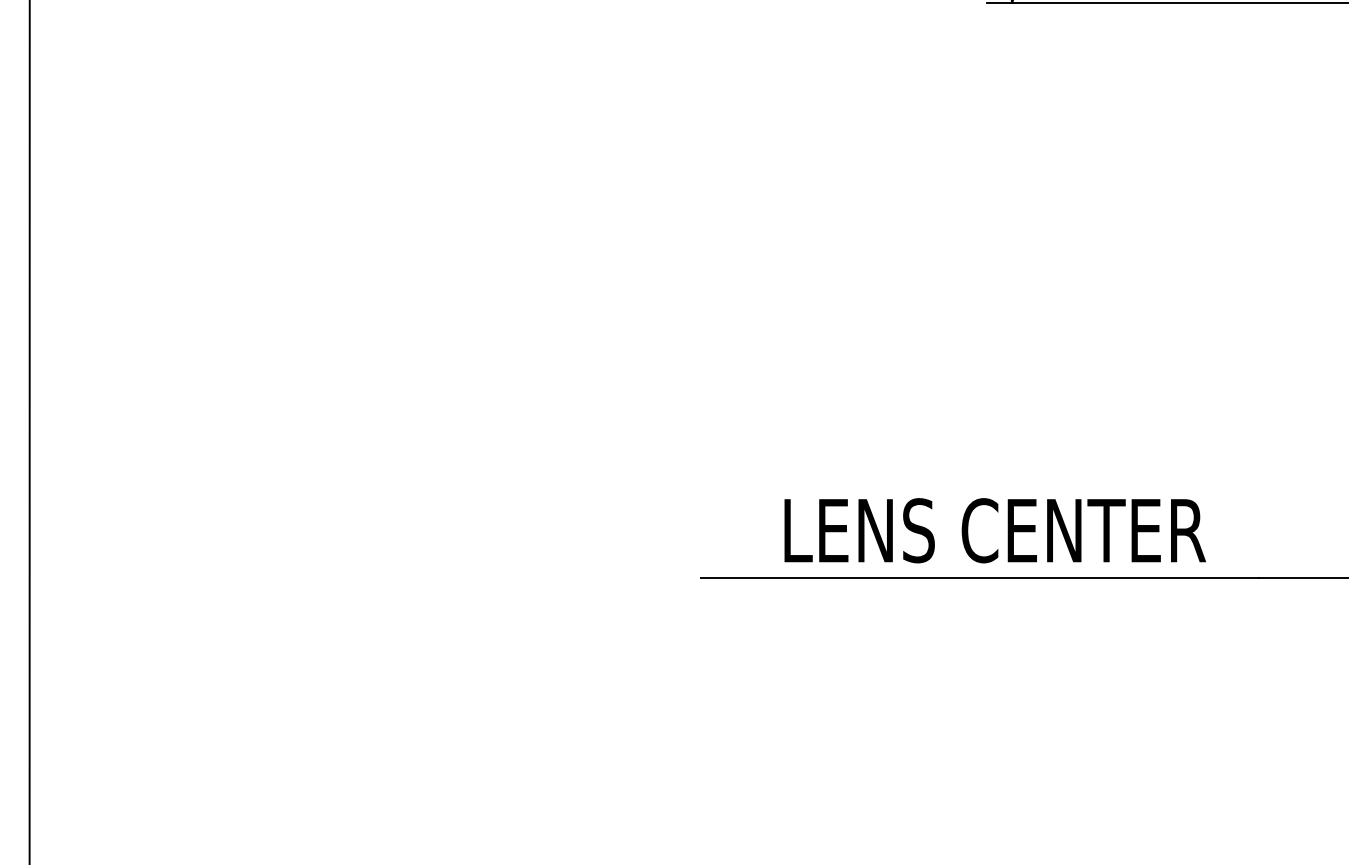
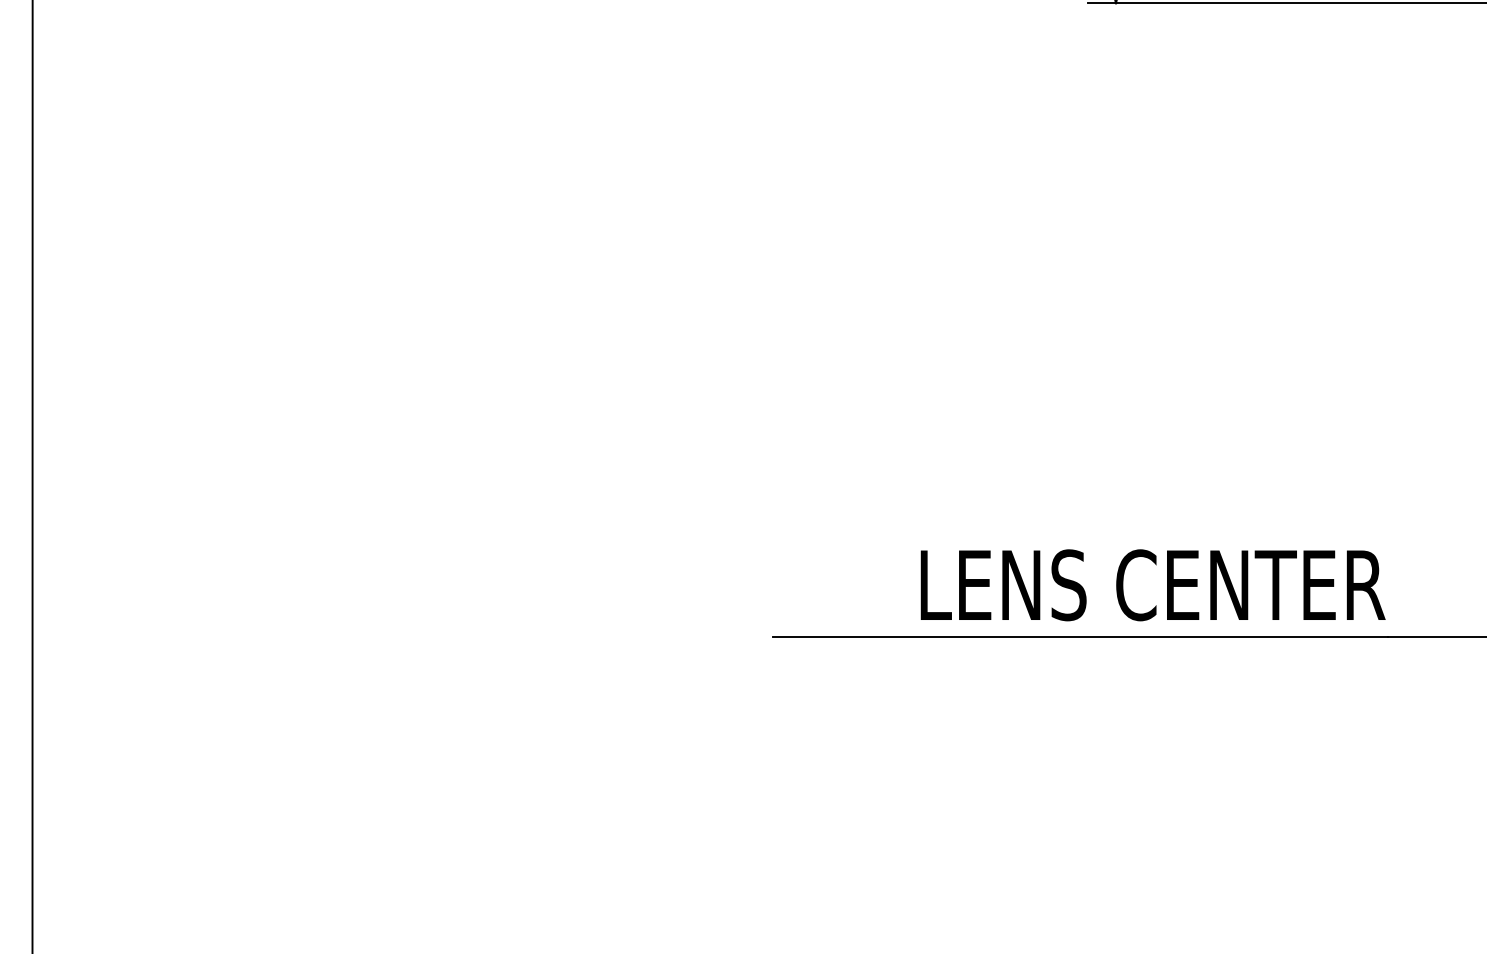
text: (994, 530) -> (1152, 585), moved

